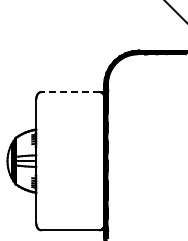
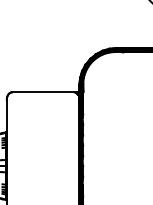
line: (70, 92) -> (43, 92), dashed -> solid

